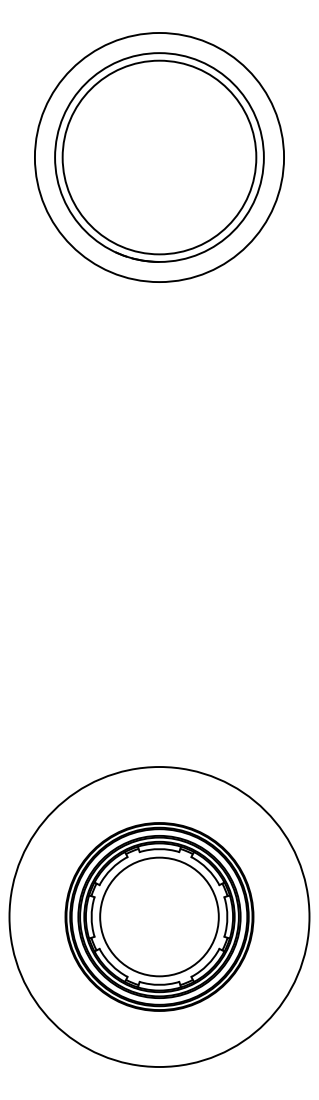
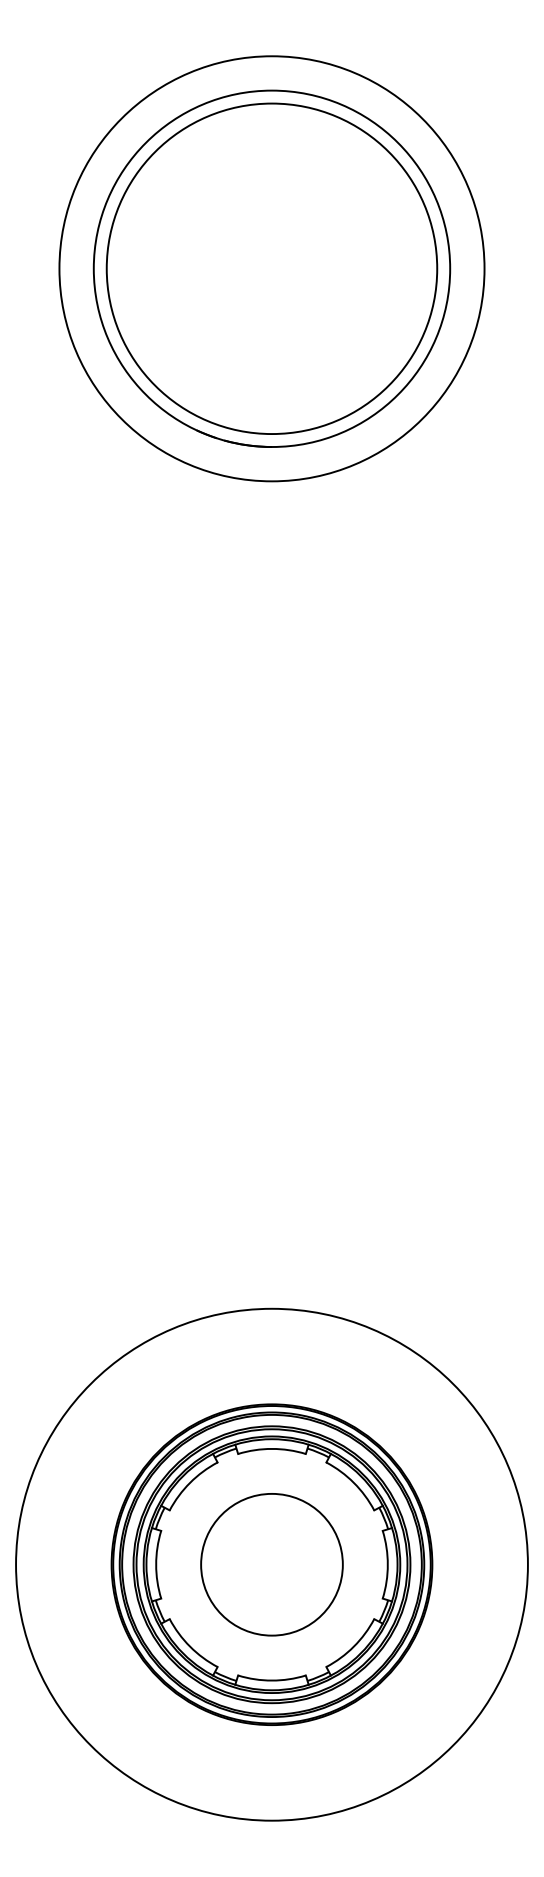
circle: (159, 916) -> (272, 1563), size x0.7

